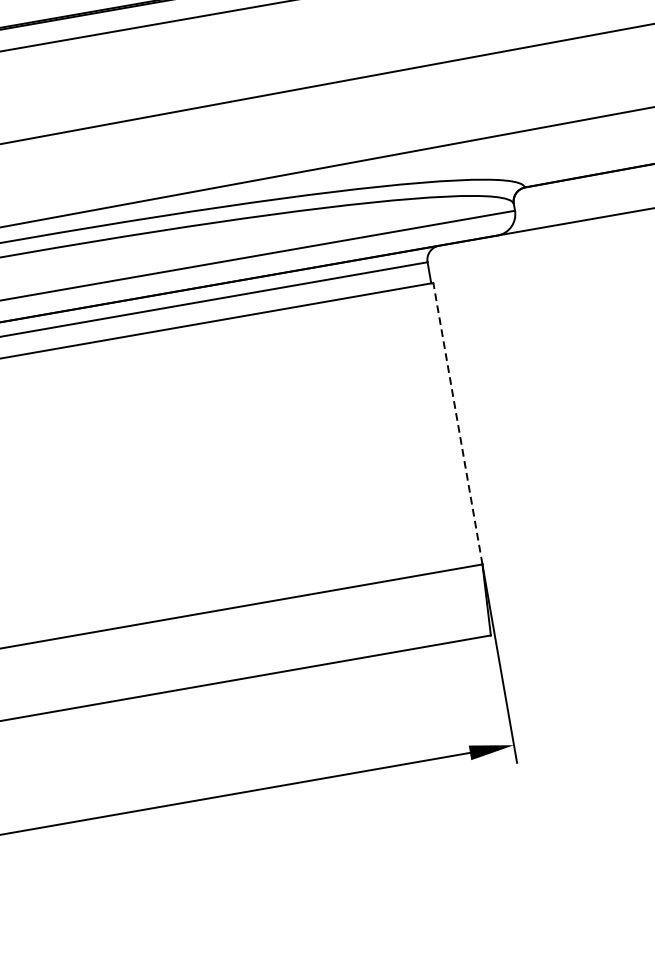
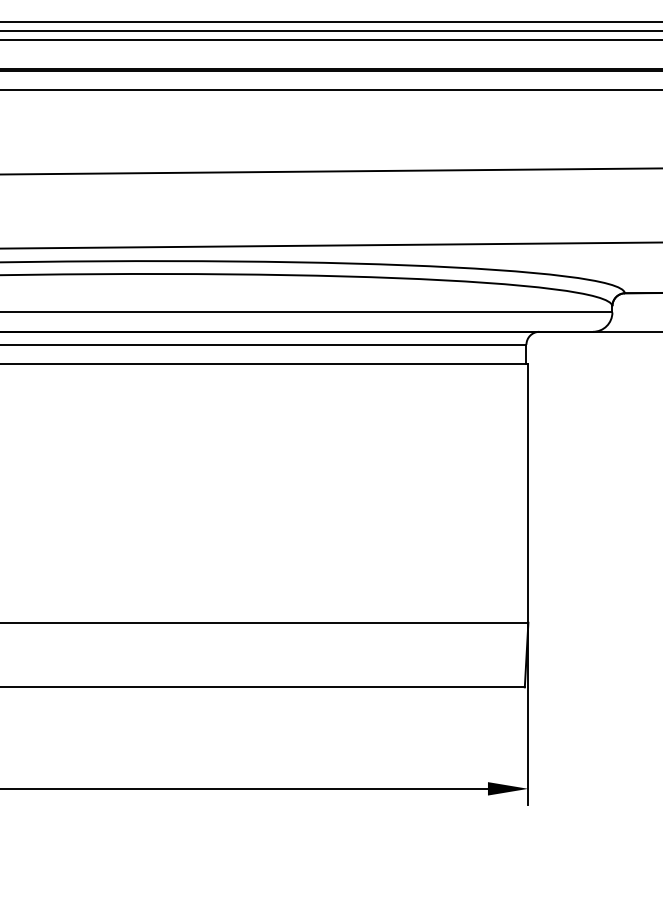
line: (457, 422) -> (528, 492), dashed -> solid

